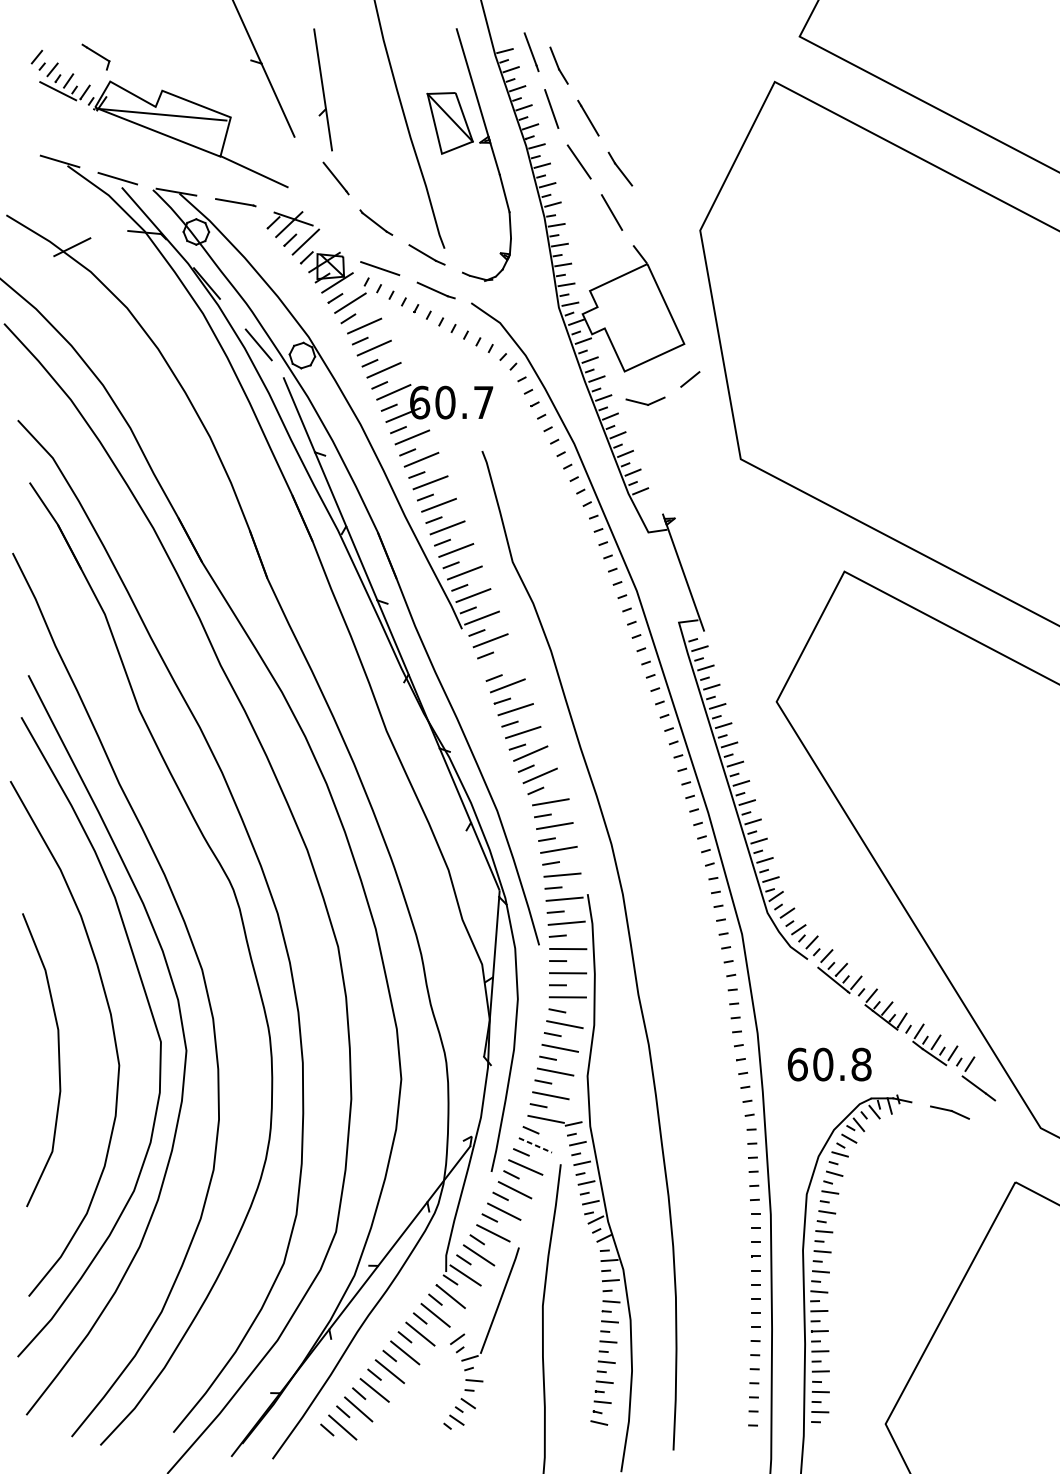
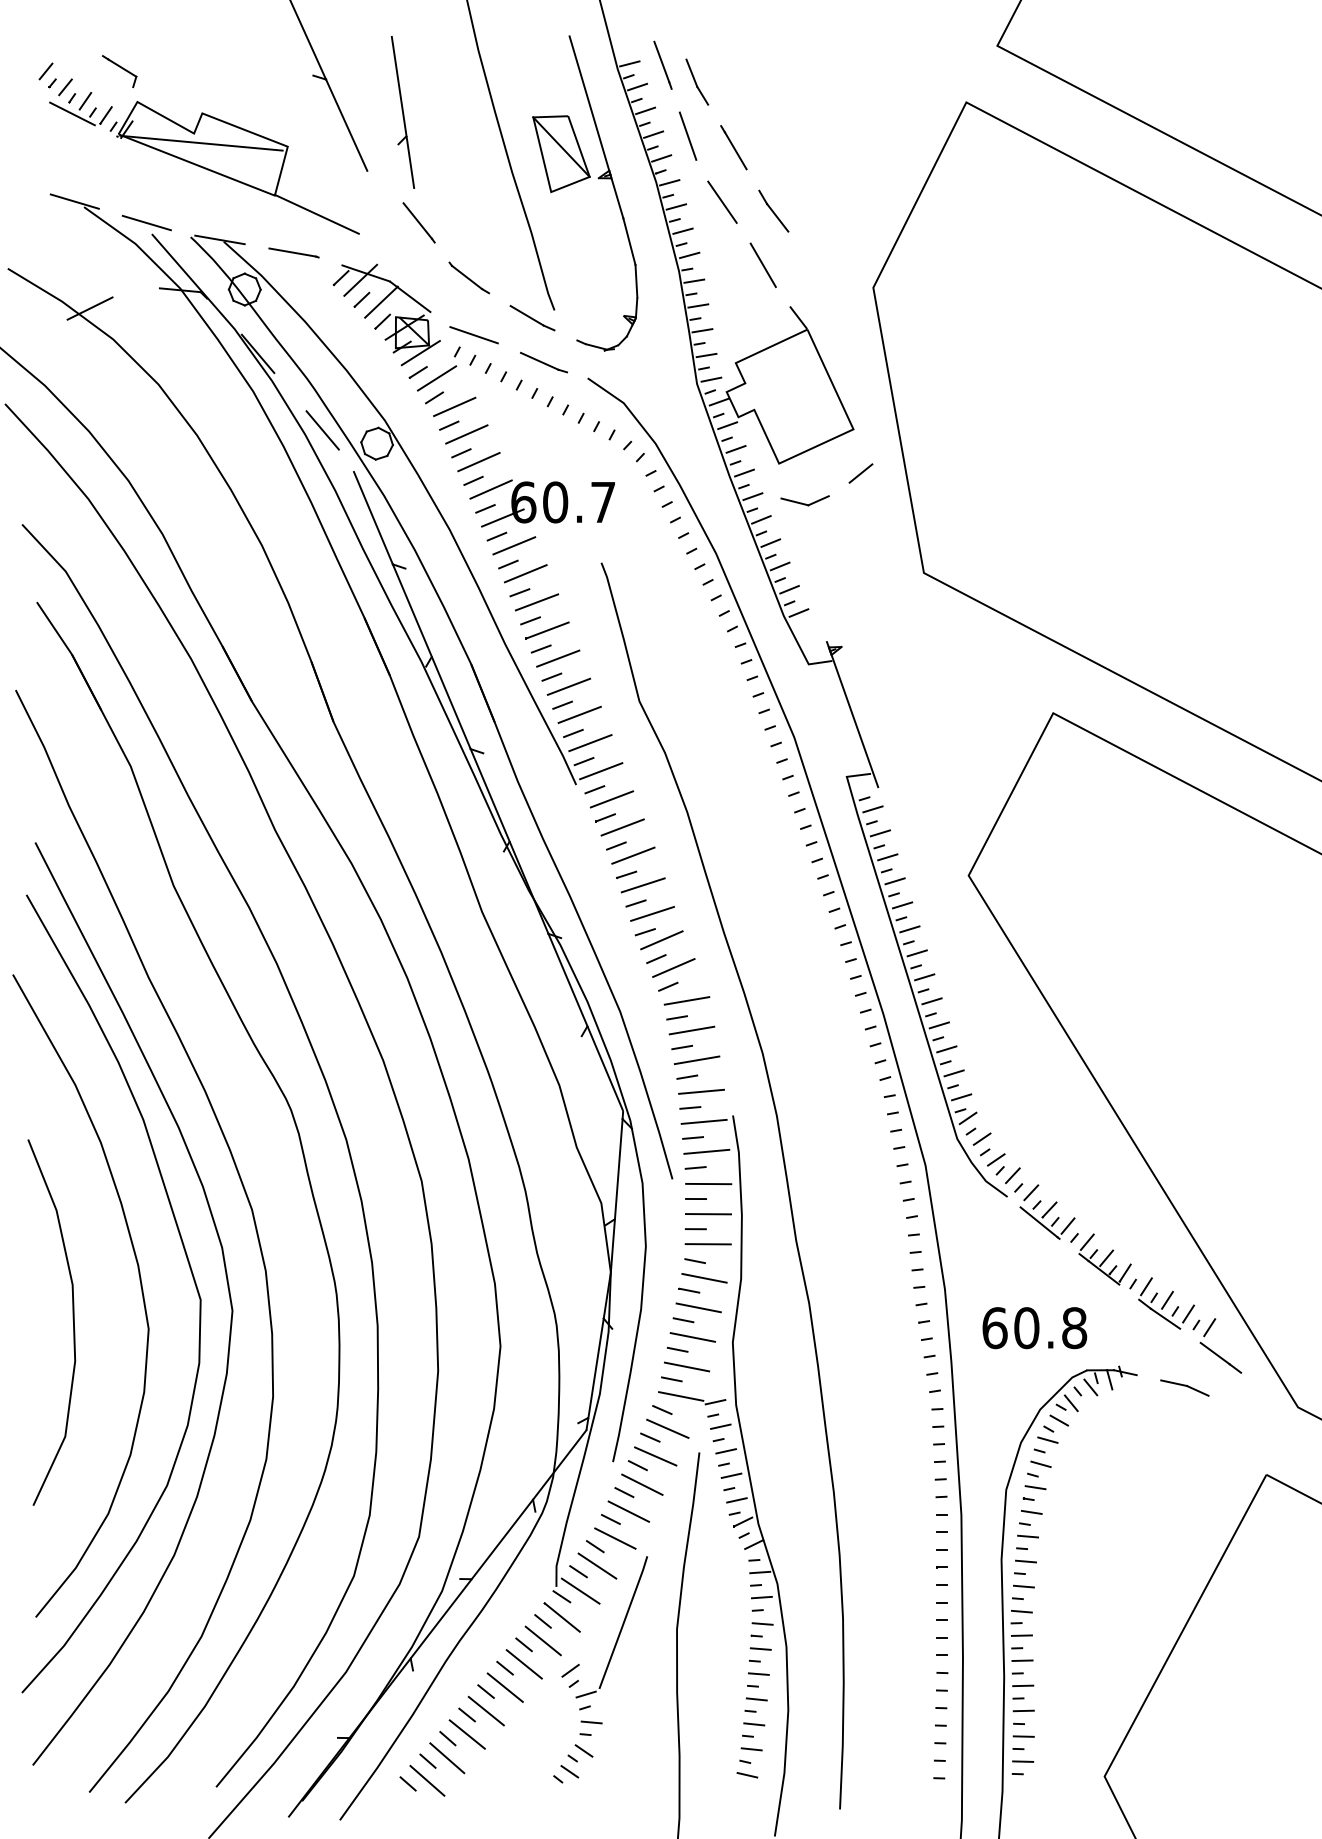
line: (329, 237) -> (410, 296), added
line: (499, 663) -> (622, 827), added
line: (477, 1096) -> (595, 1367), added
line: (535, 1145) -> (667, 1428), dashed -> solid

